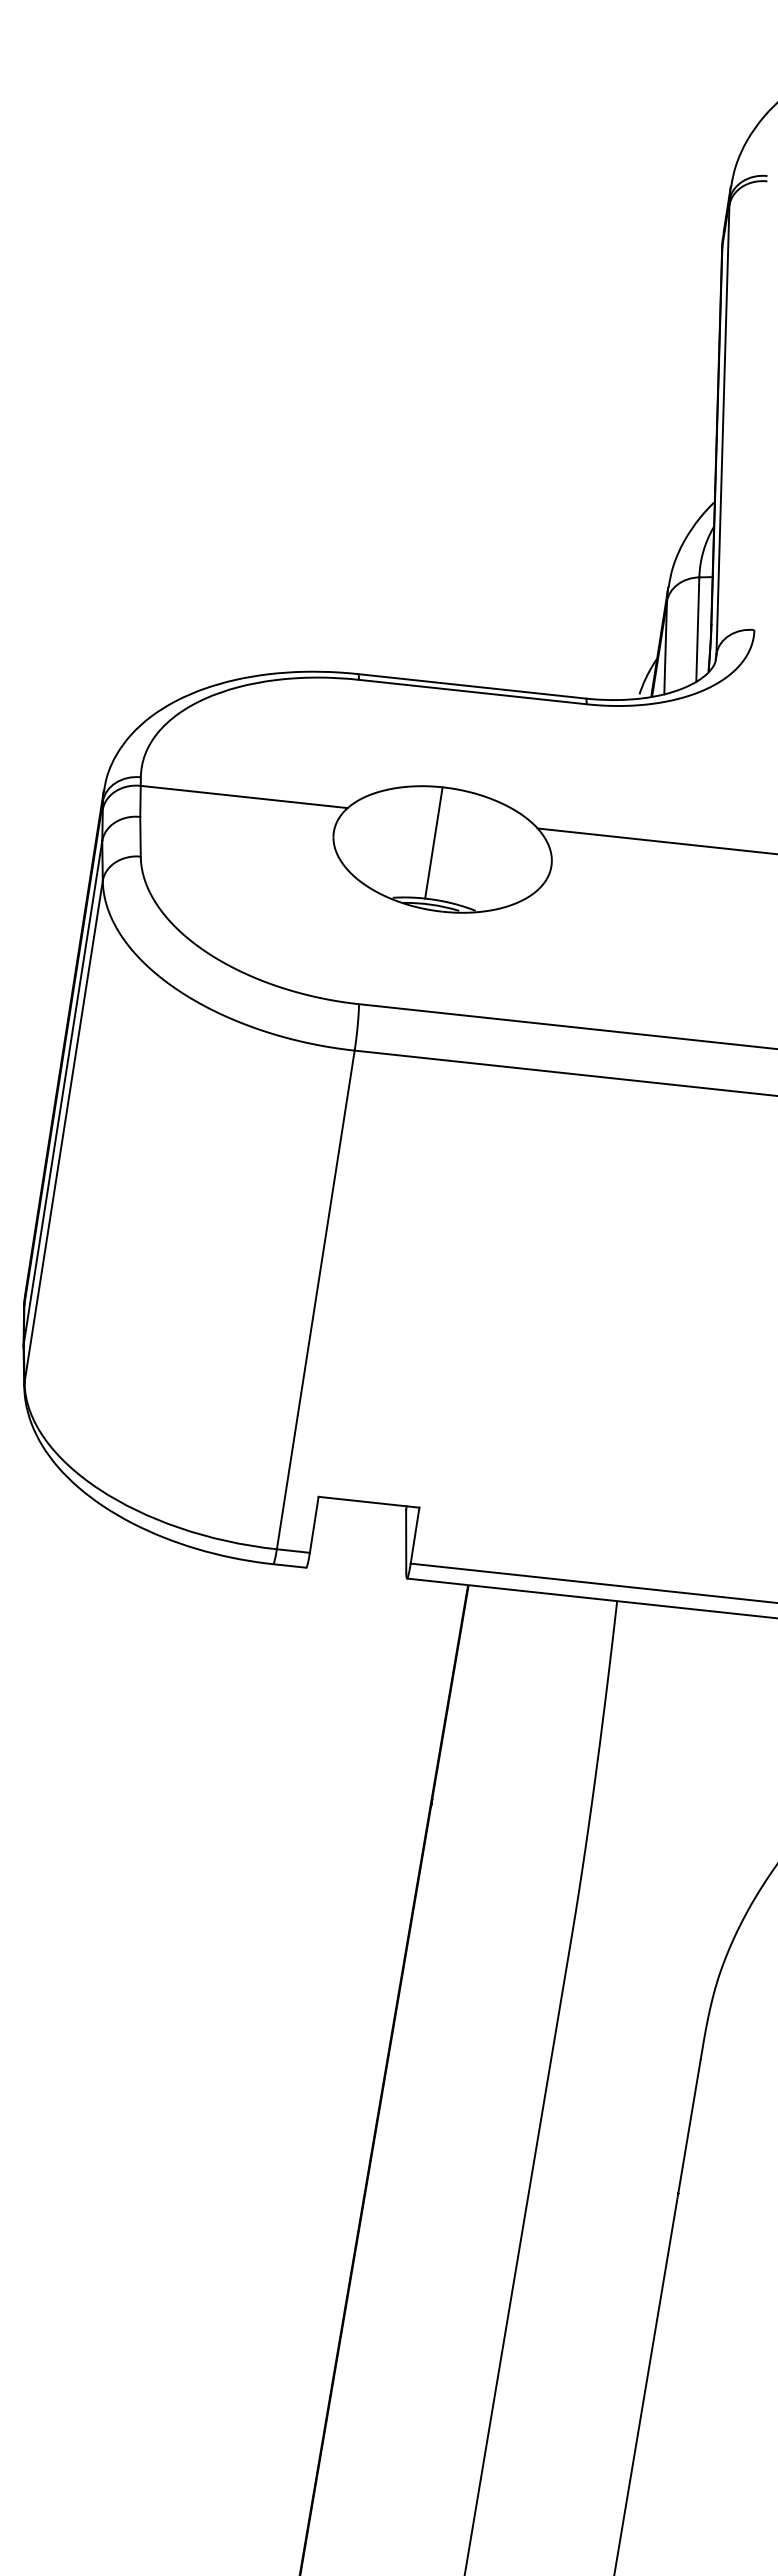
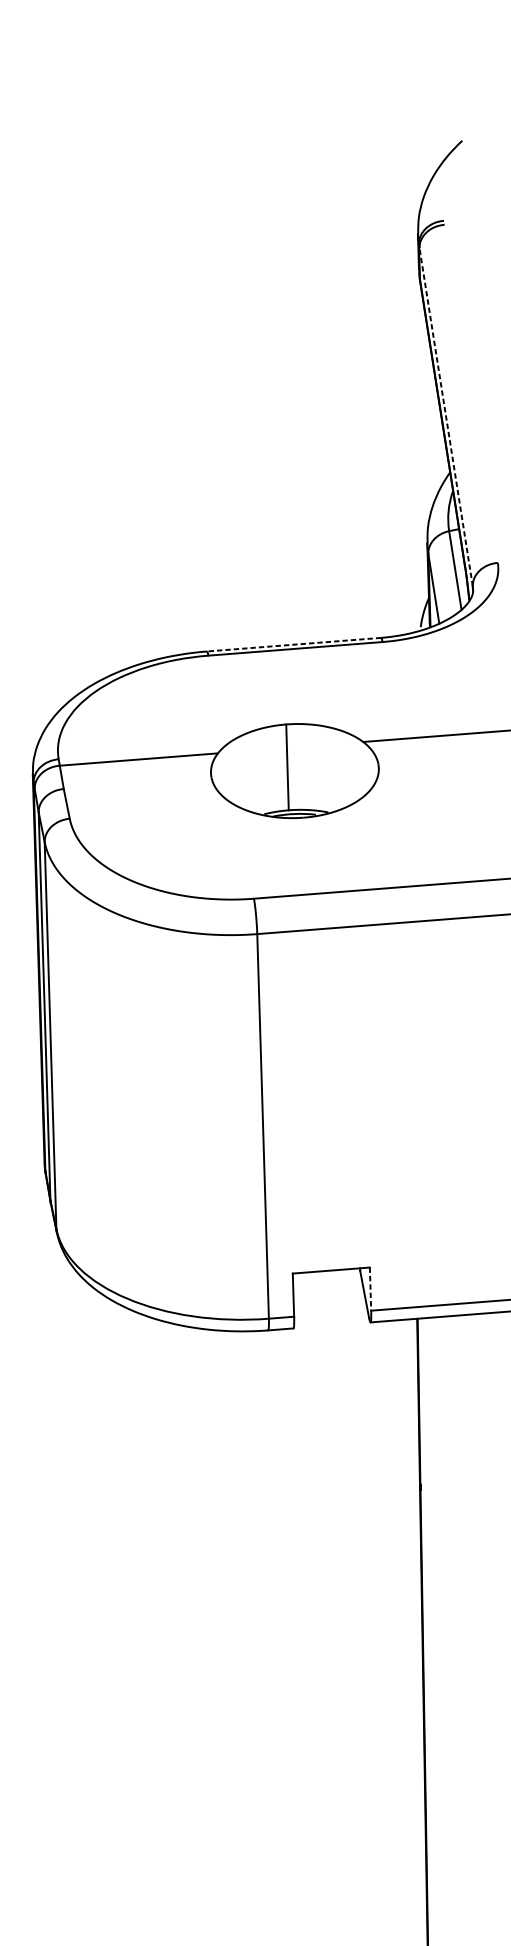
line: (722, 429) -> (445, 417), solid -> dashed
line: (472, 686) -> (294, 644), solid -> dashed
line: (414, 1536) -> (370, 1289), solid -> dashed

